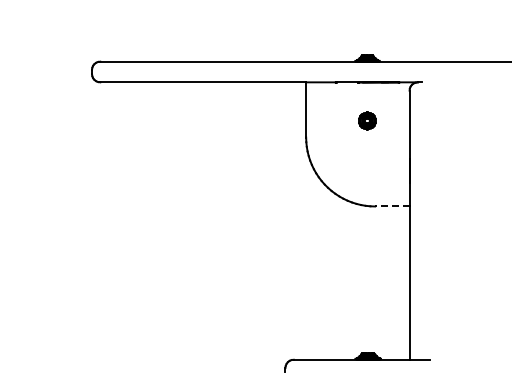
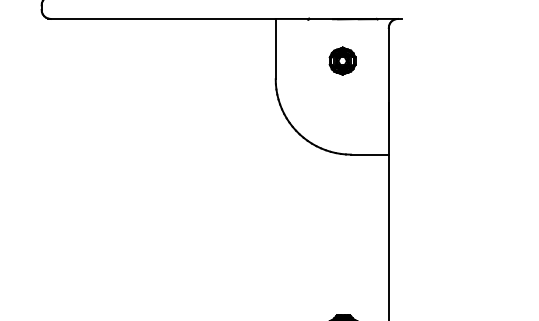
part: (367, 120) -> (342, 60), size x1.43
line: (391, 206) -> (369, 154), dashed -> solid

